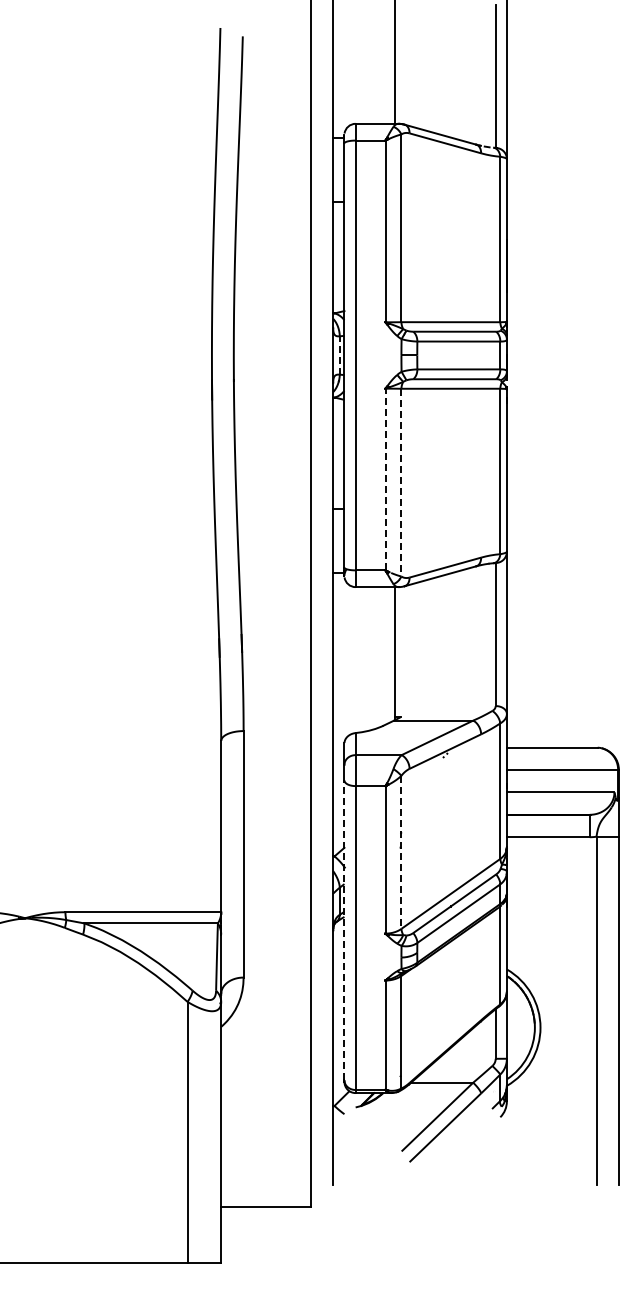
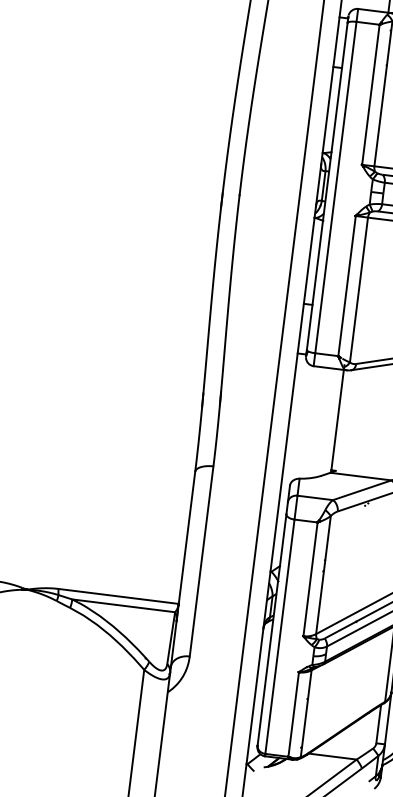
line: (339, 355) -> (323, 186), dashed -> solid
line: (385, 479) -> (346, 286), dashed -> solid
line: (401, 482) -> (359, 289), dashed -> solid
line: (401, 852) -> (323, 575), dashed -> solid
line: (344, 930) -> (272, 629), dashed -> solid

